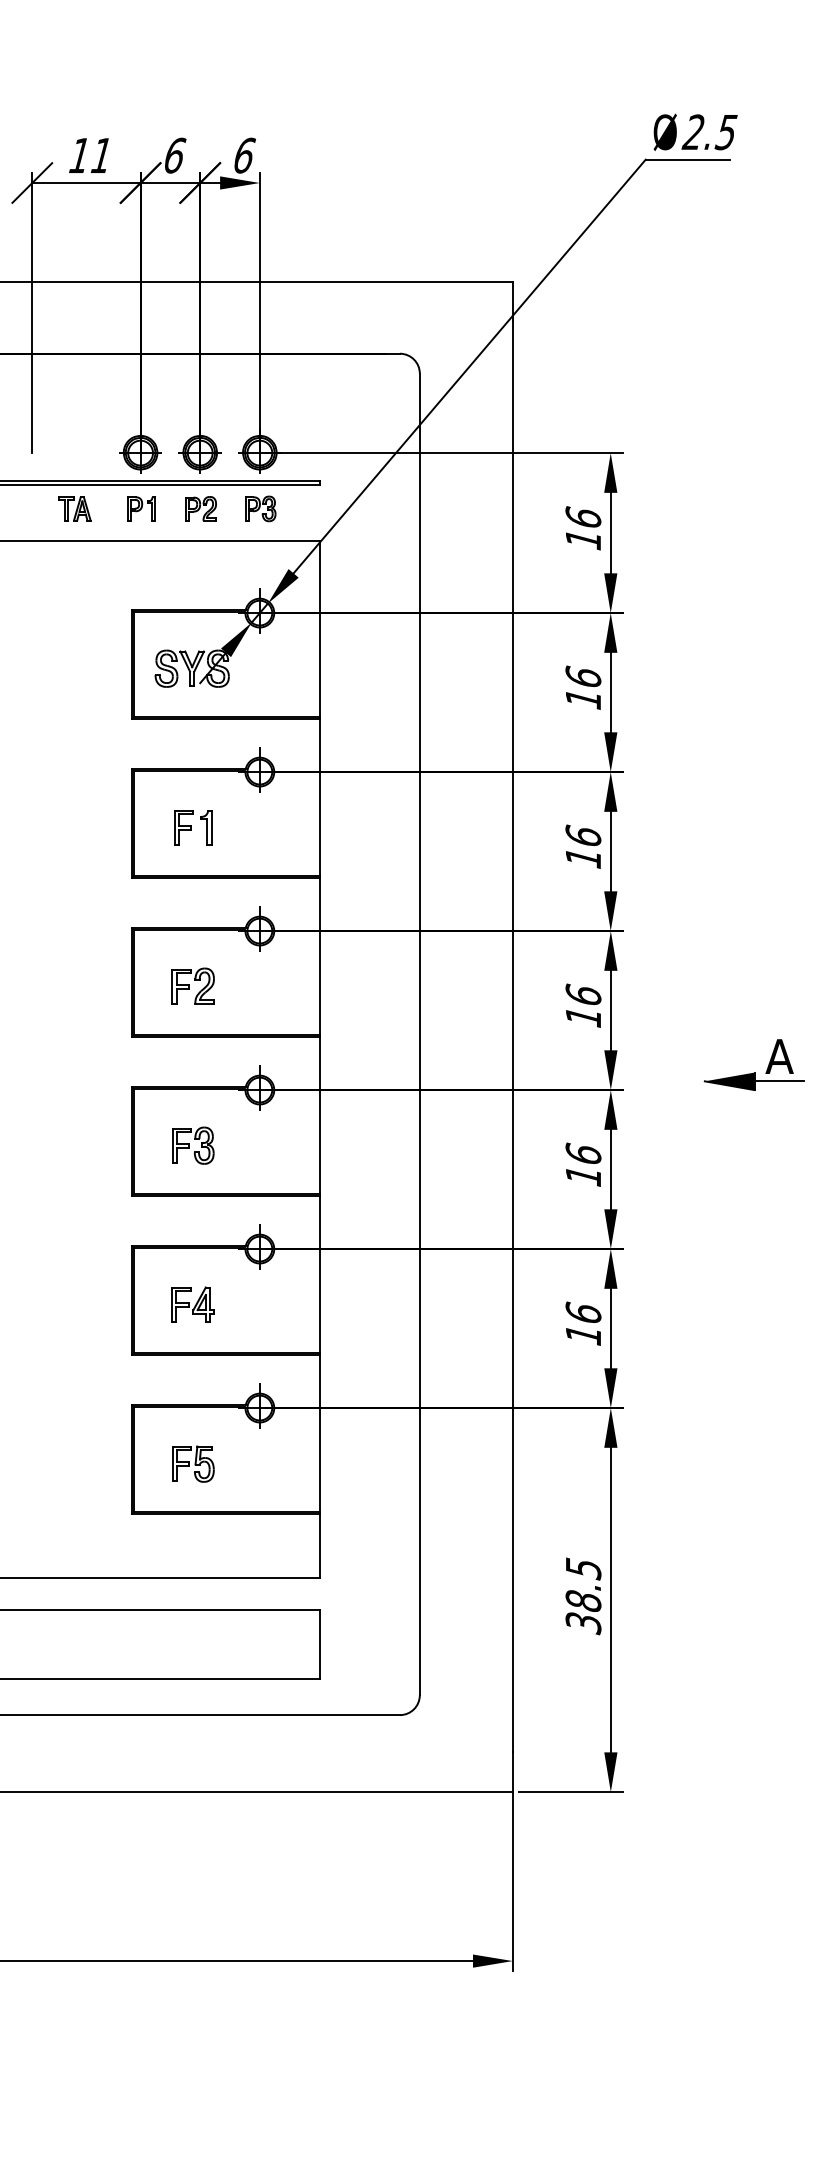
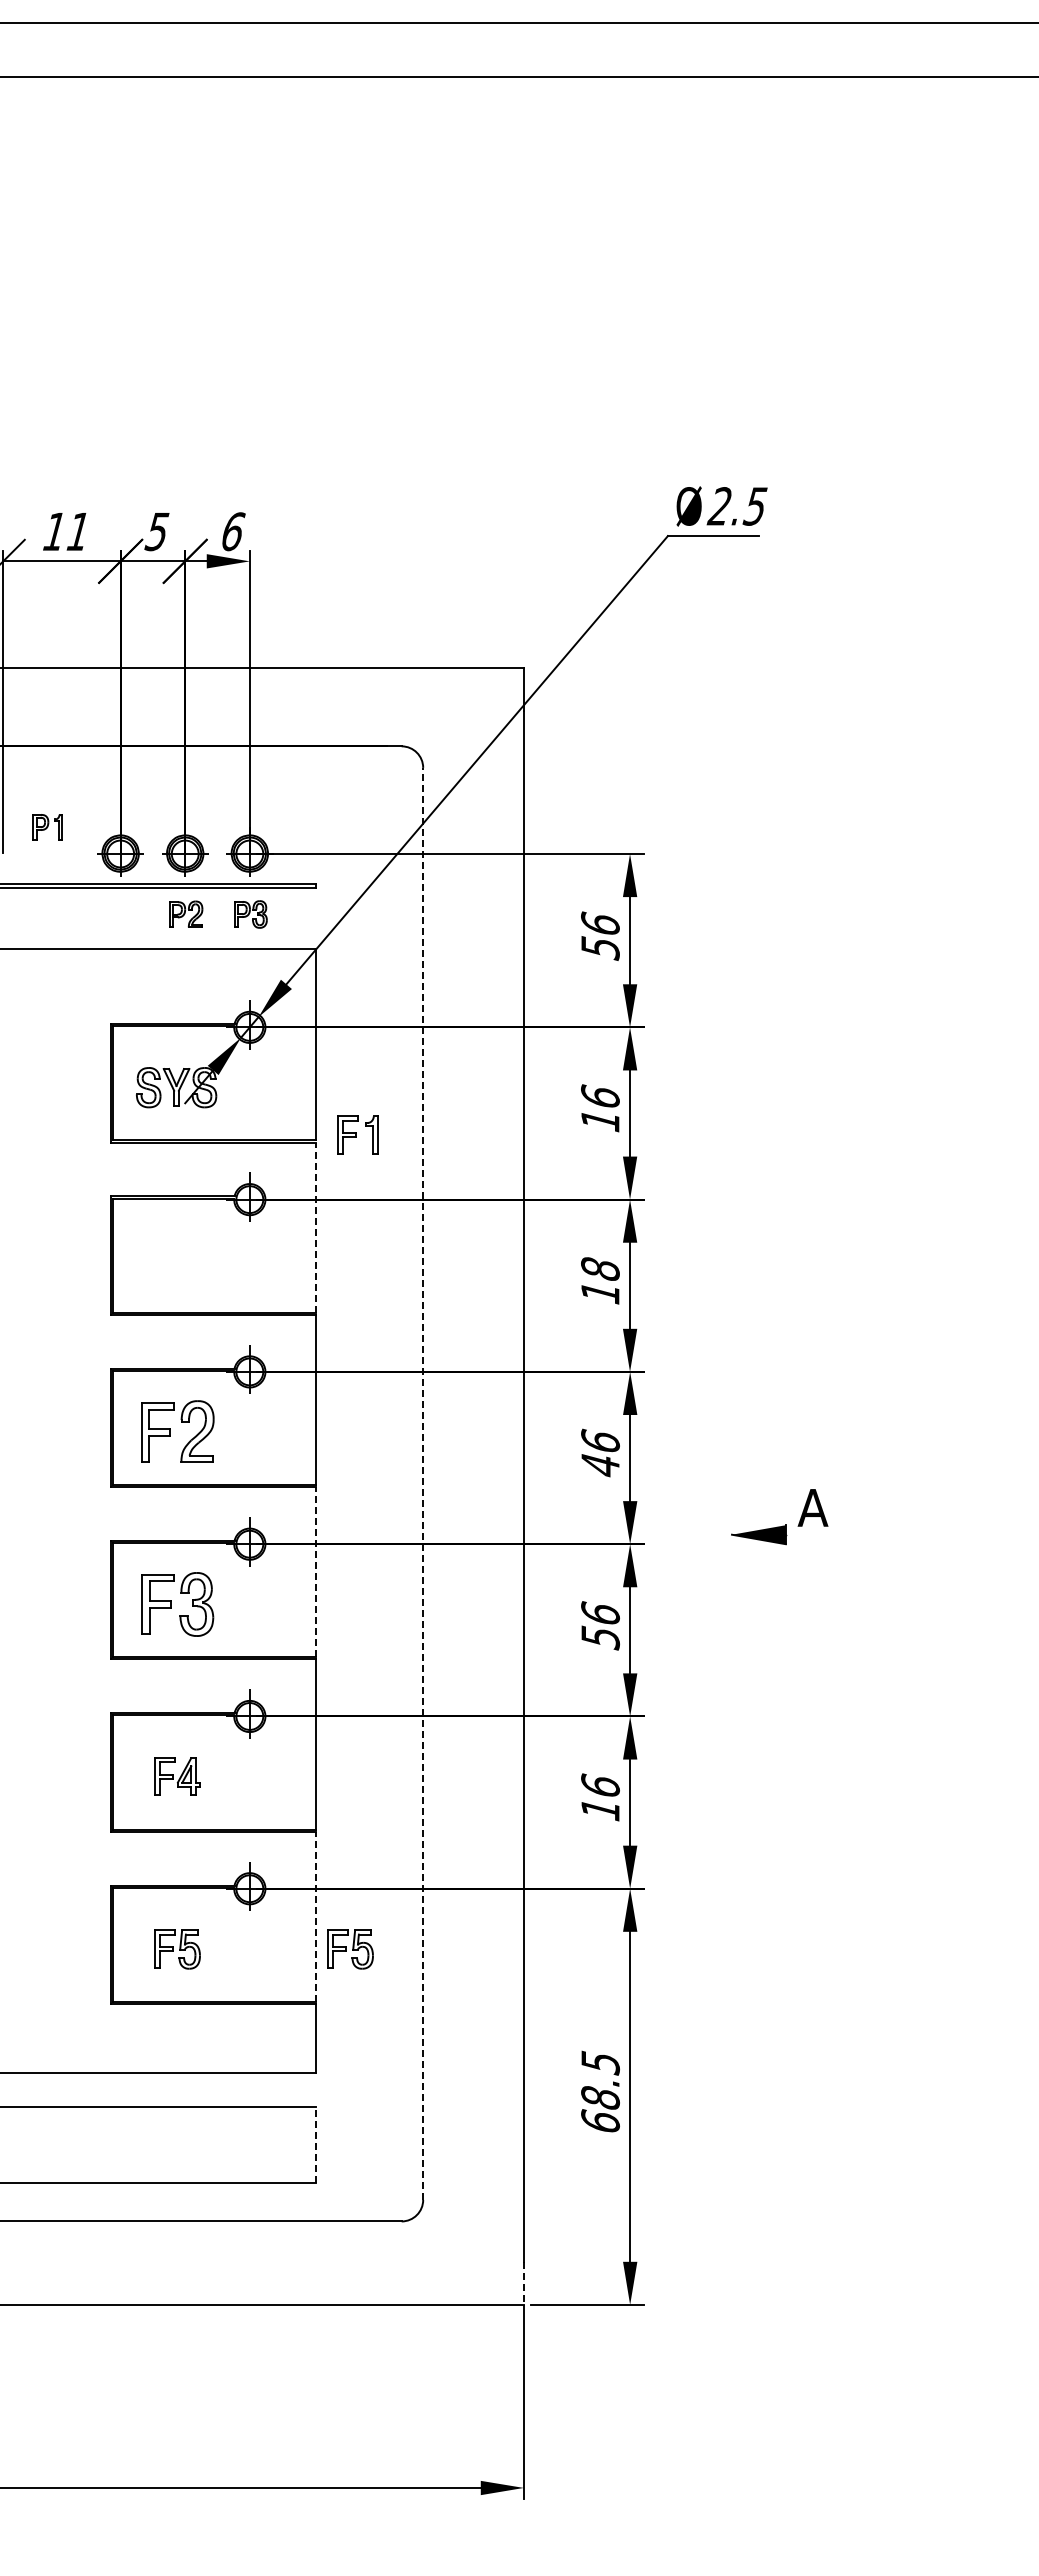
text: (174, 155) -> (157, 531), 6 -> 5
part: (74, 508) -> (49, 914), removed
part: (141, 508) -> (47, 827), moved
text: (583, 540) -> (600, 948), 16 -> 56
line: (320, 797) -> (315, 1227), solid -> dashed
part: (193, 827) -> (357, 1134), moved
text: (583, 835) -> (600, 1268), 16 -> 18
part: (193, 986) -> (177, 1431), size x1.6
text: (583, 1017) -> (600, 1465), 16 -> 46
line: (420, 1034) -> (423, 1483), solid -> dashed
line: (779, 1081) -> (812, 1534), removed
line: (320, 1115) -> (315, 1571), solid -> dashed
part: (193, 1145) -> (177, 1604), size x1.6
text: (583, 1176) -> (600, 1637), 16 -> 56
line: (320, 1433) -> (315, 1916), solid -> dashed
part: (352, 1464) -> (350, 1949), added
text: (583, 1622) -> (600, 2121), 38.5 -> 68.5
line: (320, 1645) -> (315, 2145), solid -> dashed
line: (512, 1772) -> (523, 2283), solid -> dashed

